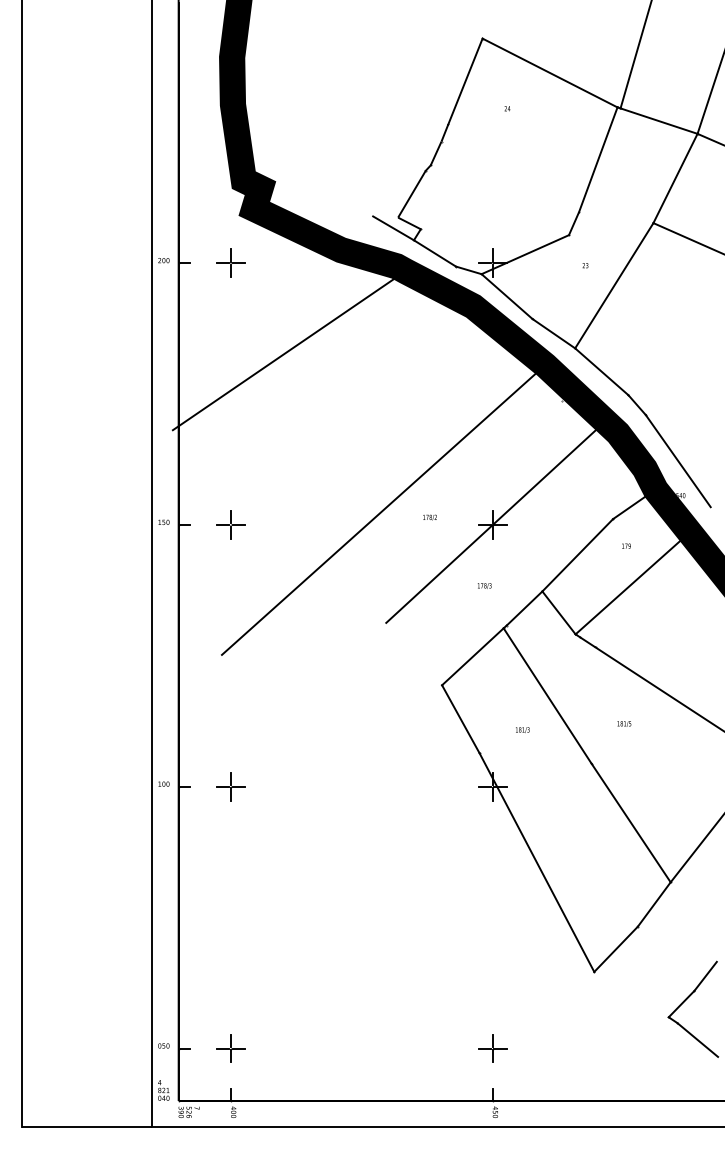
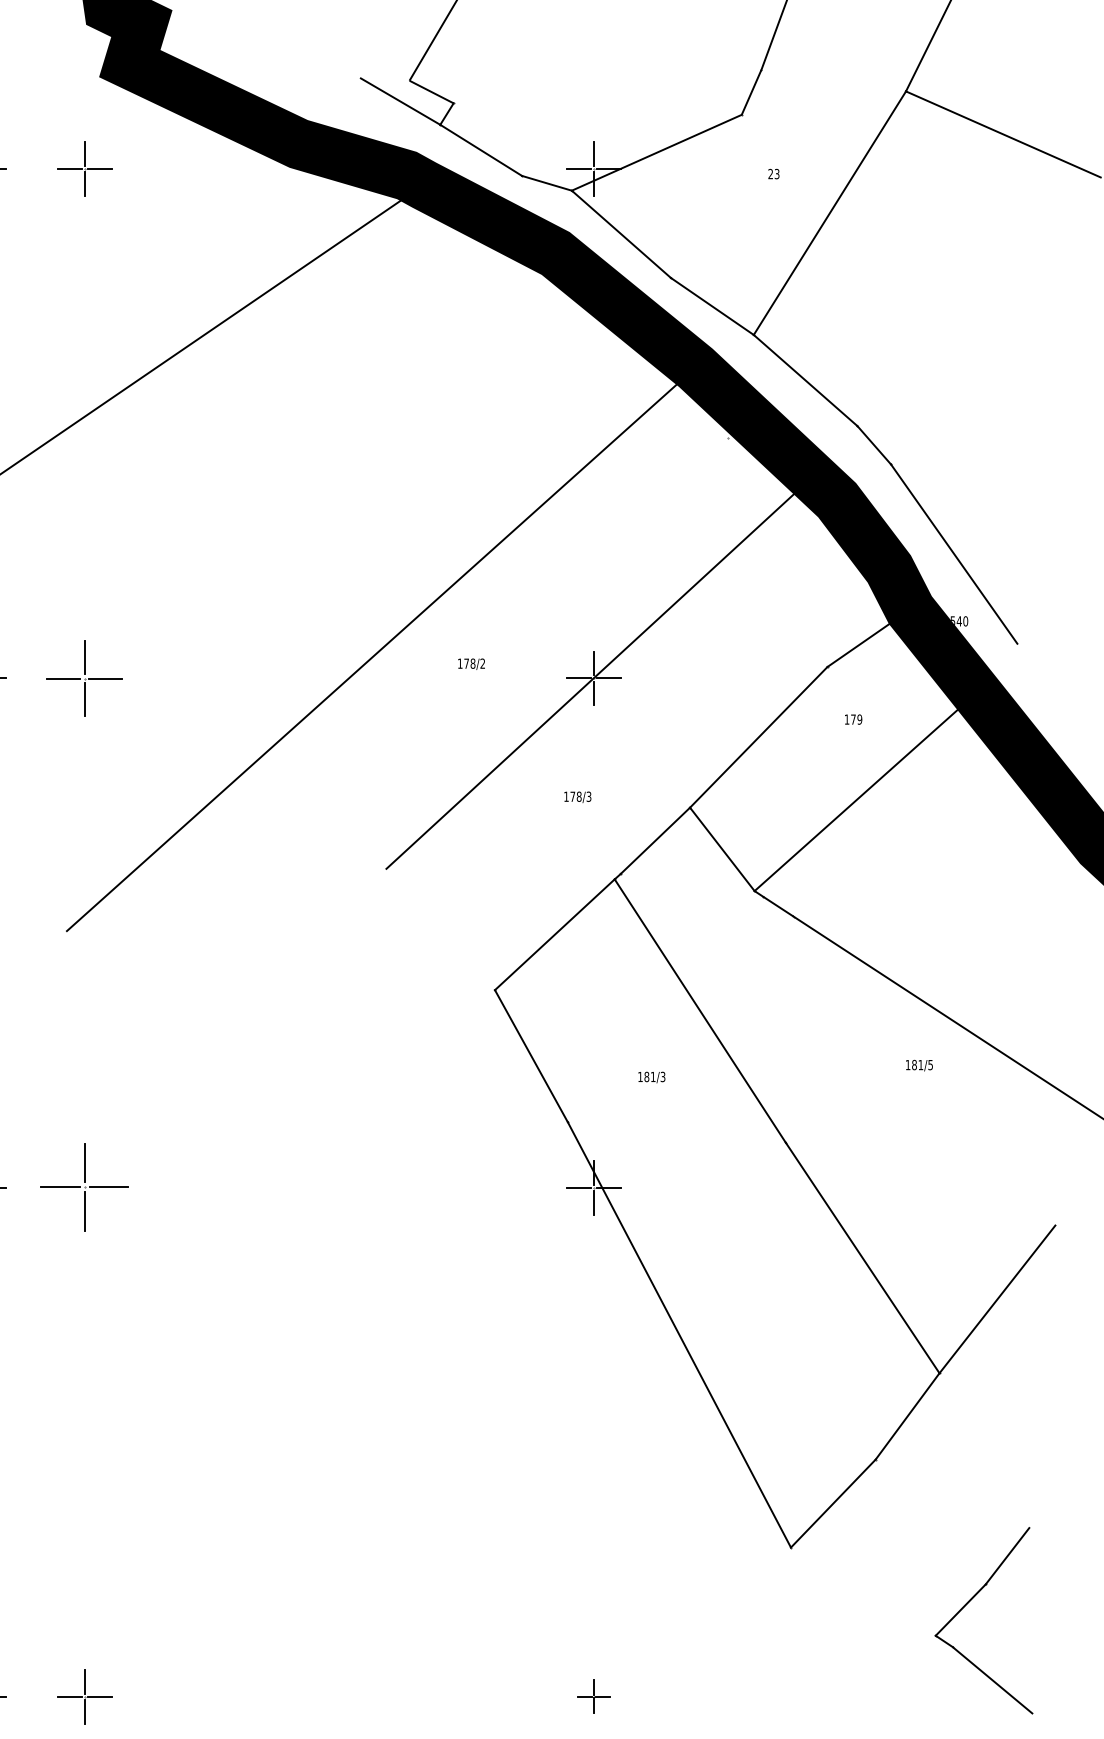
part: (230, 524) -> (83, 677), size x1.4
text: (624, 723) -> (919, 1064), moved
part: (230, 786) -> (83, 1186), size x1.6
part: (492, 1048) -> (593, 1696), size x0.6

